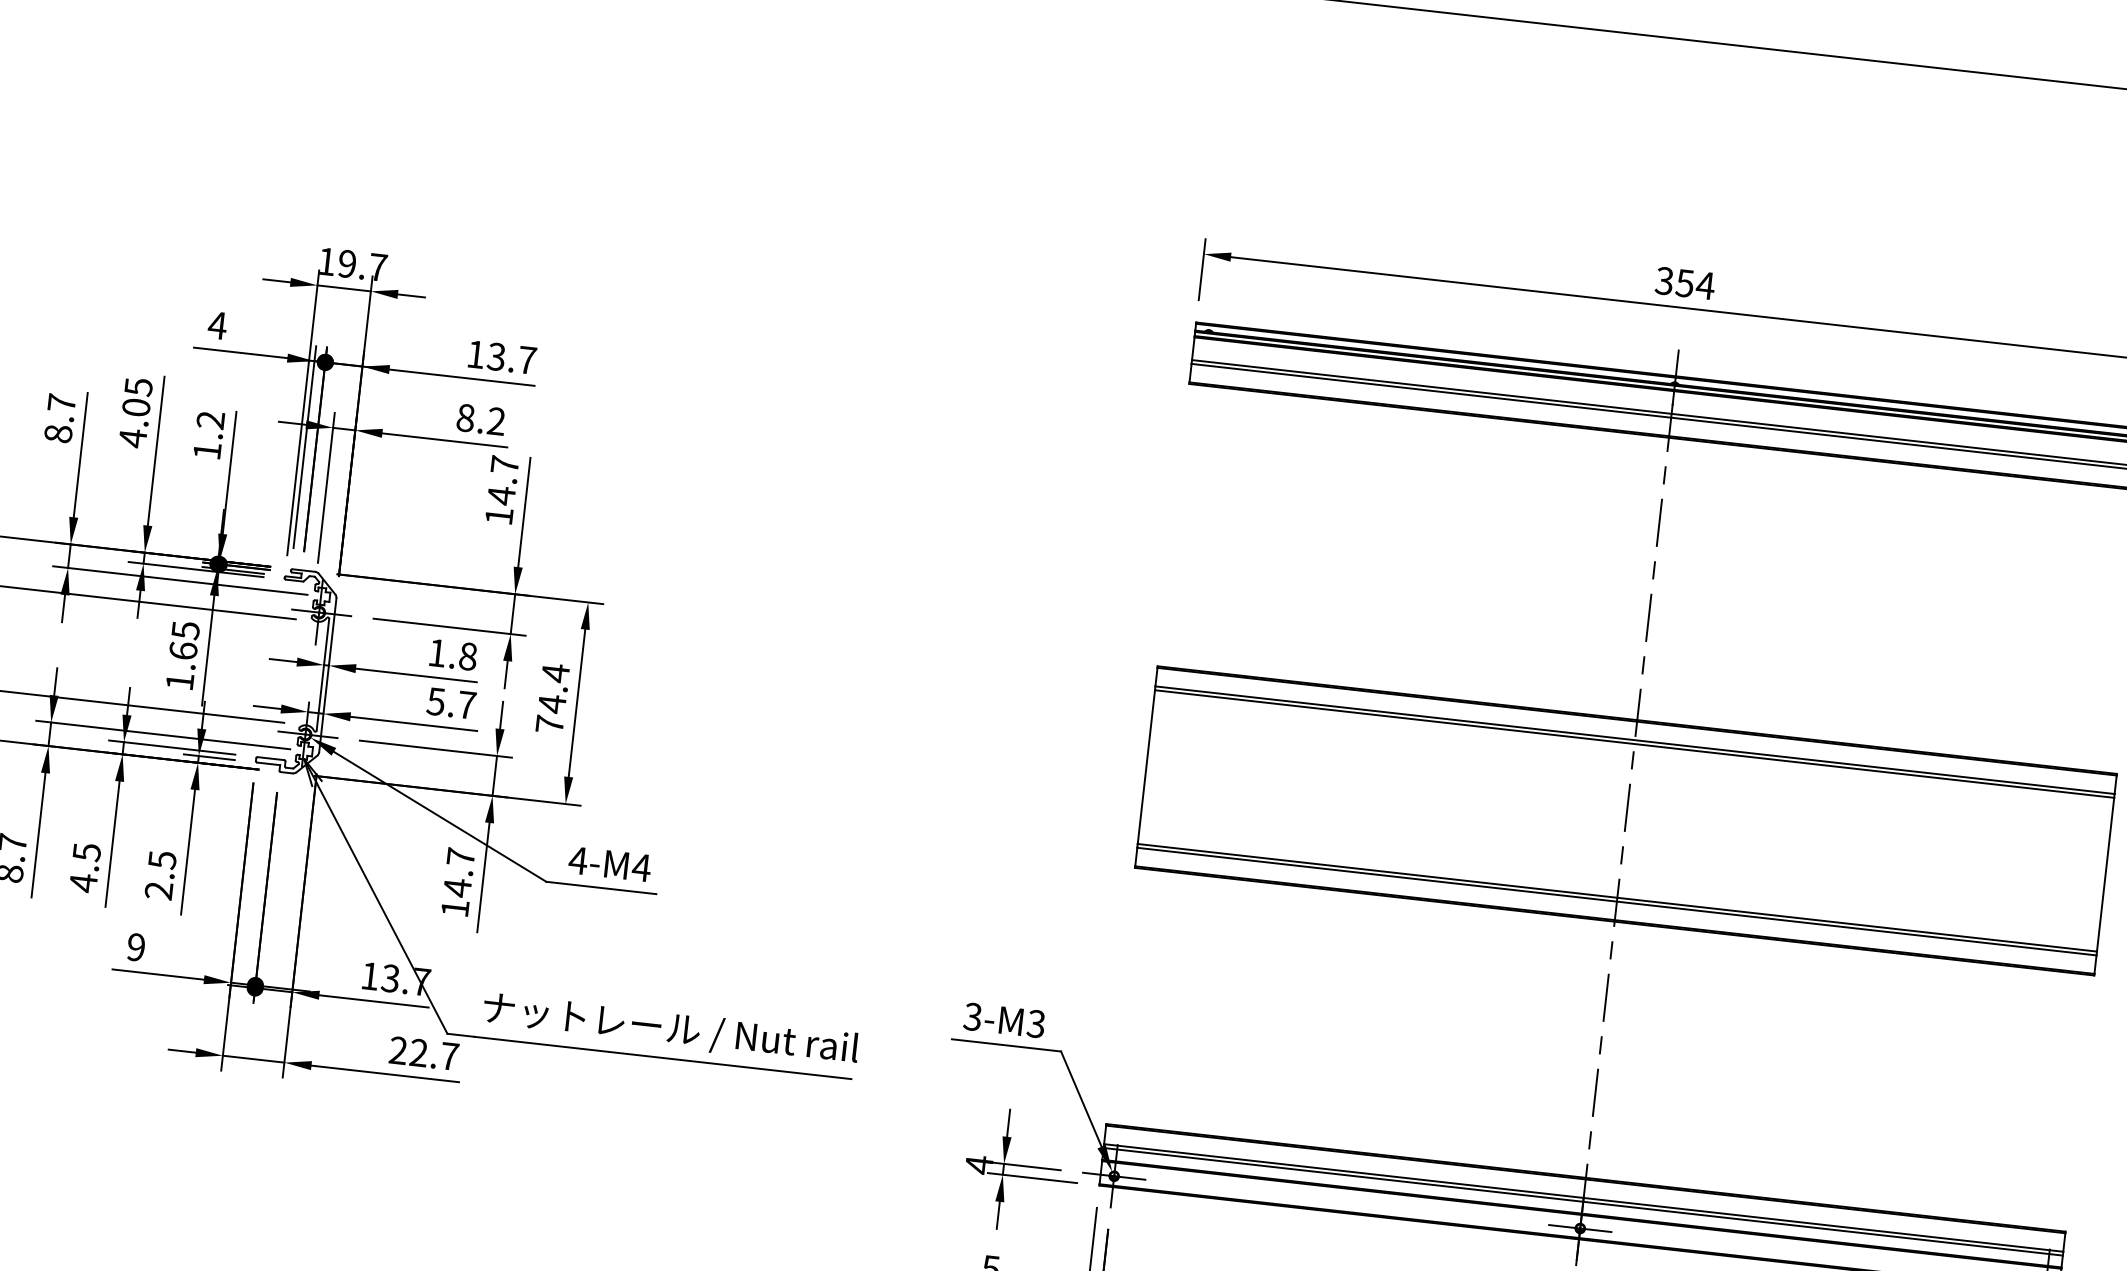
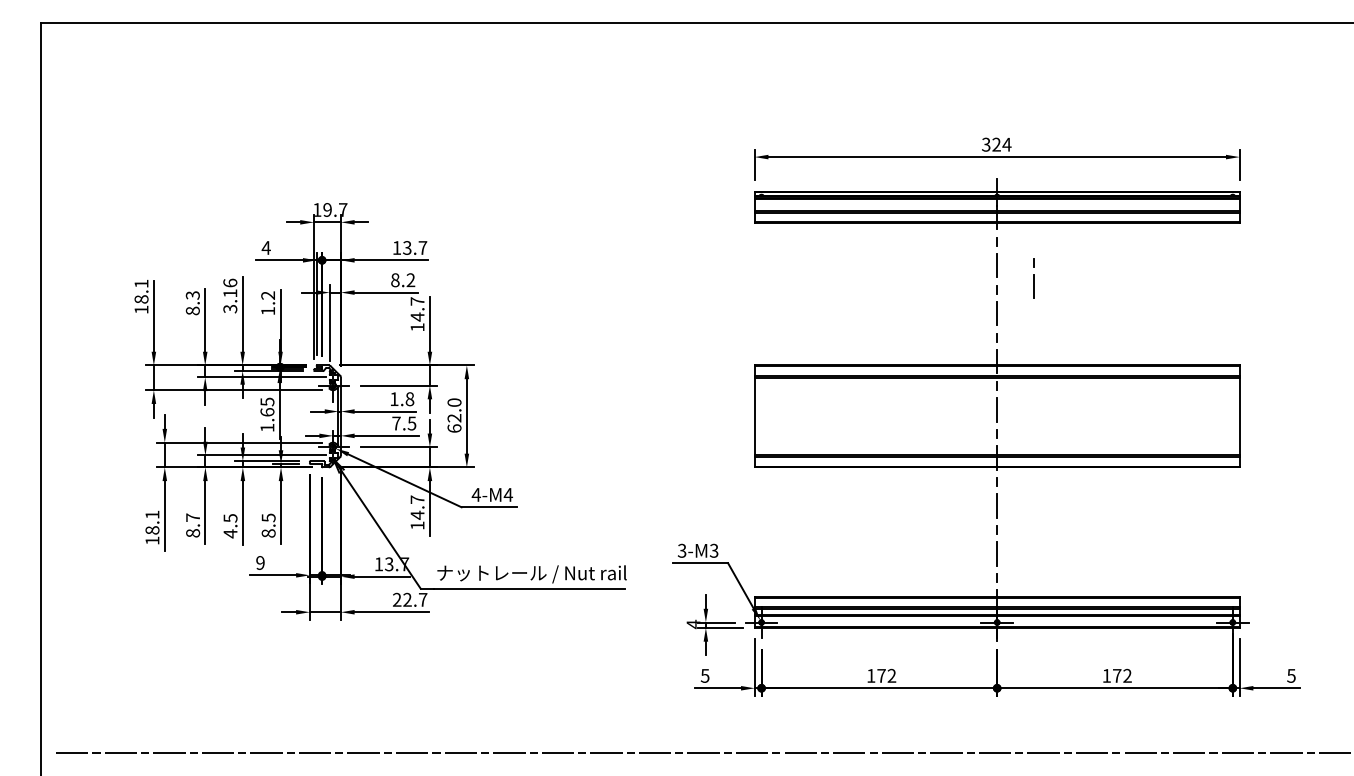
text: (1684, 282) -> (996, 144), 354 -> 324
text: (61, 403) -> (192, 295), 8.7 -> 8.3
text: (136, 411) -> (230, 295), 4.05 -> 3.16
line: (1728, 556) -> (1033, 278), added
text: (552, 698) -> (454, 415), 74.4 -> 62.0
text: (452, 703) -> (404, 423), 5.7 -> 7.5
text: (158, 890) -> (268, 533), 2.5 -> 8.5

